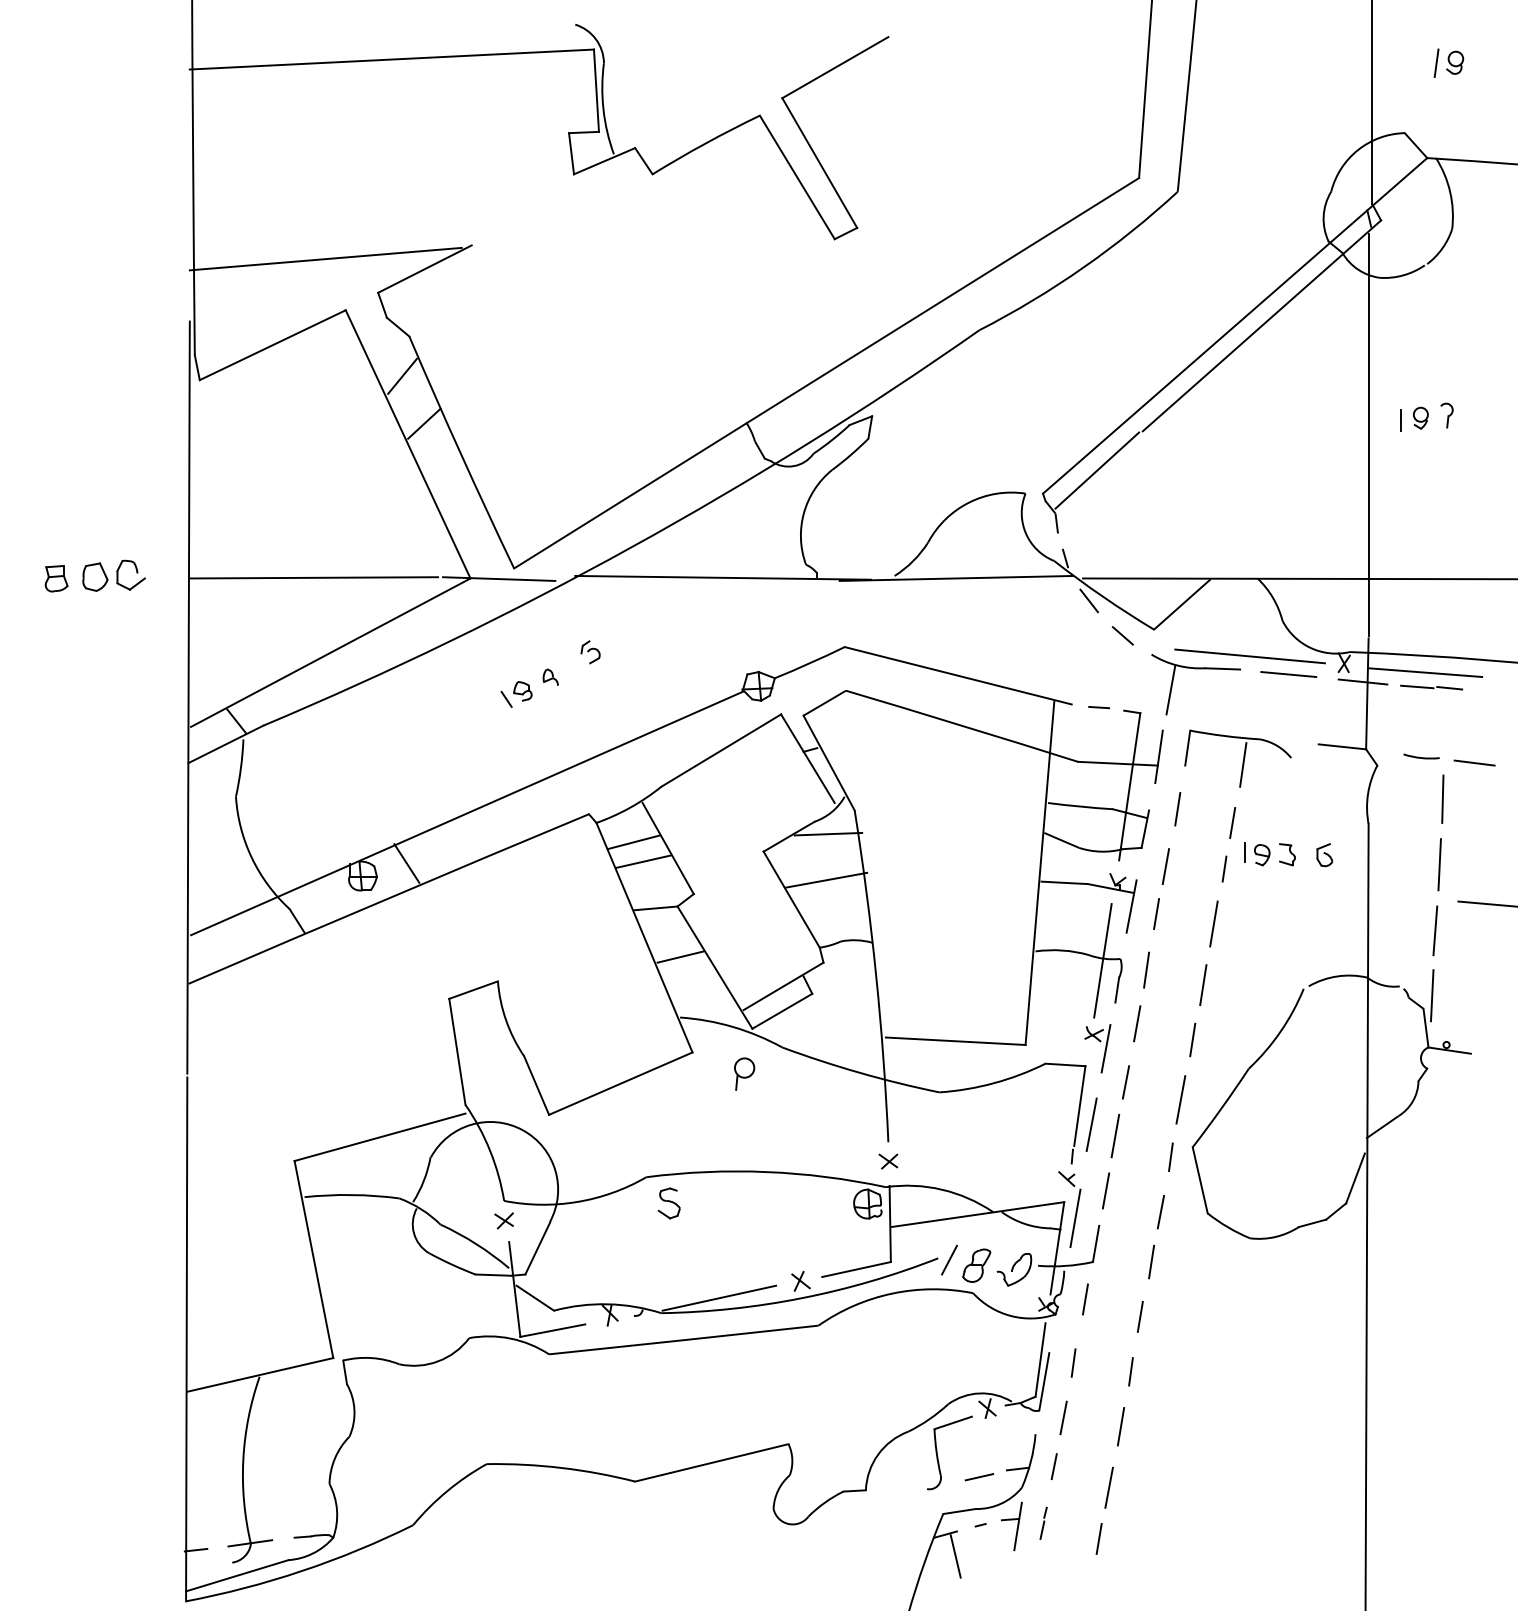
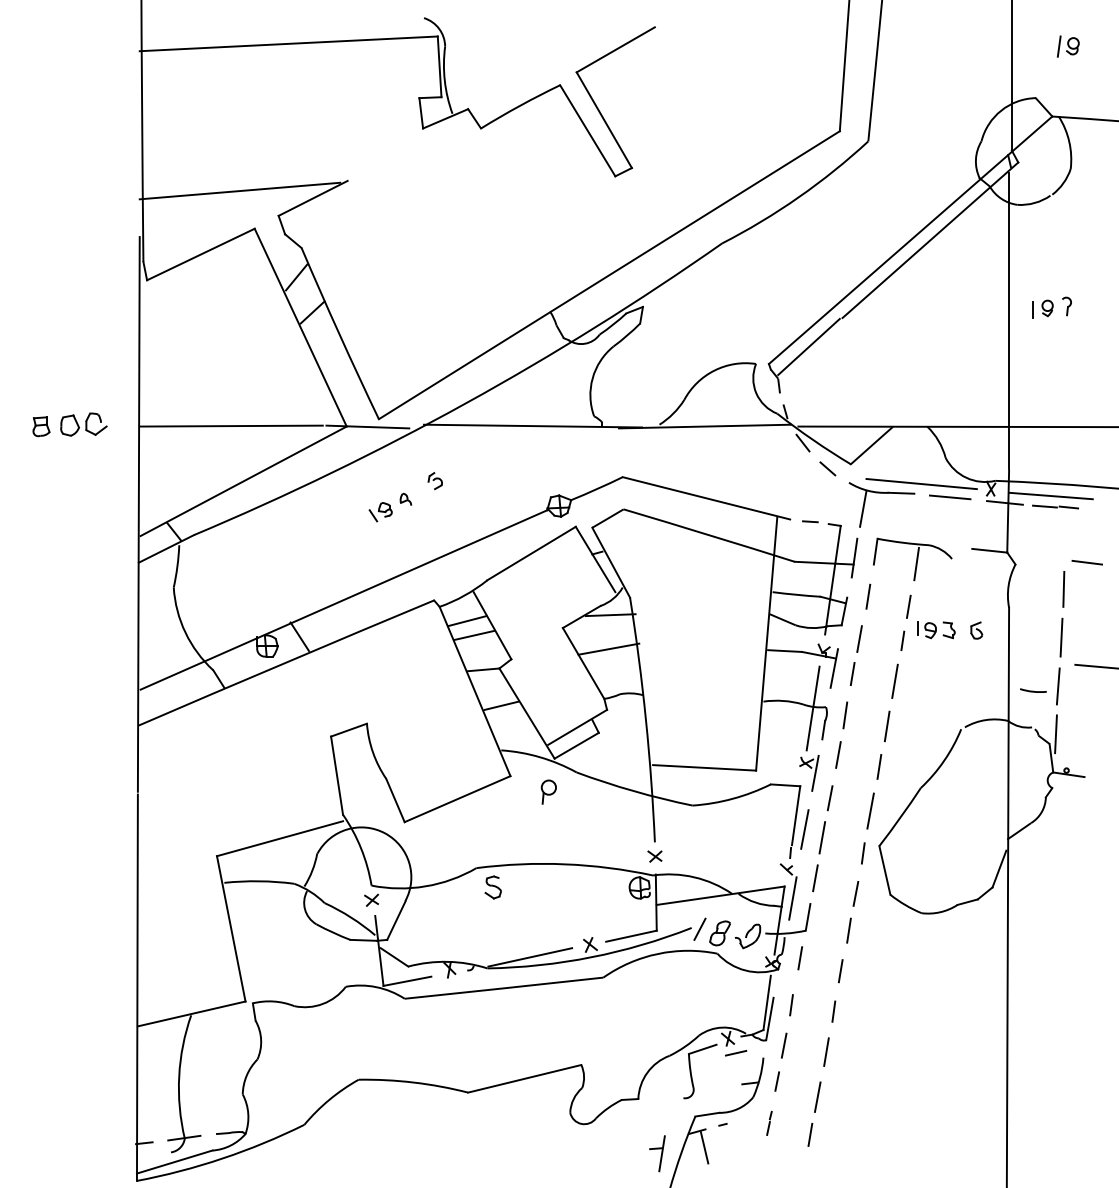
arc: (1421, 757) -> (1033, 691), moved
line: (979, 1477) -> (736, 1053), moved
part: (1011, 1526) -> (657, 1153), moved

